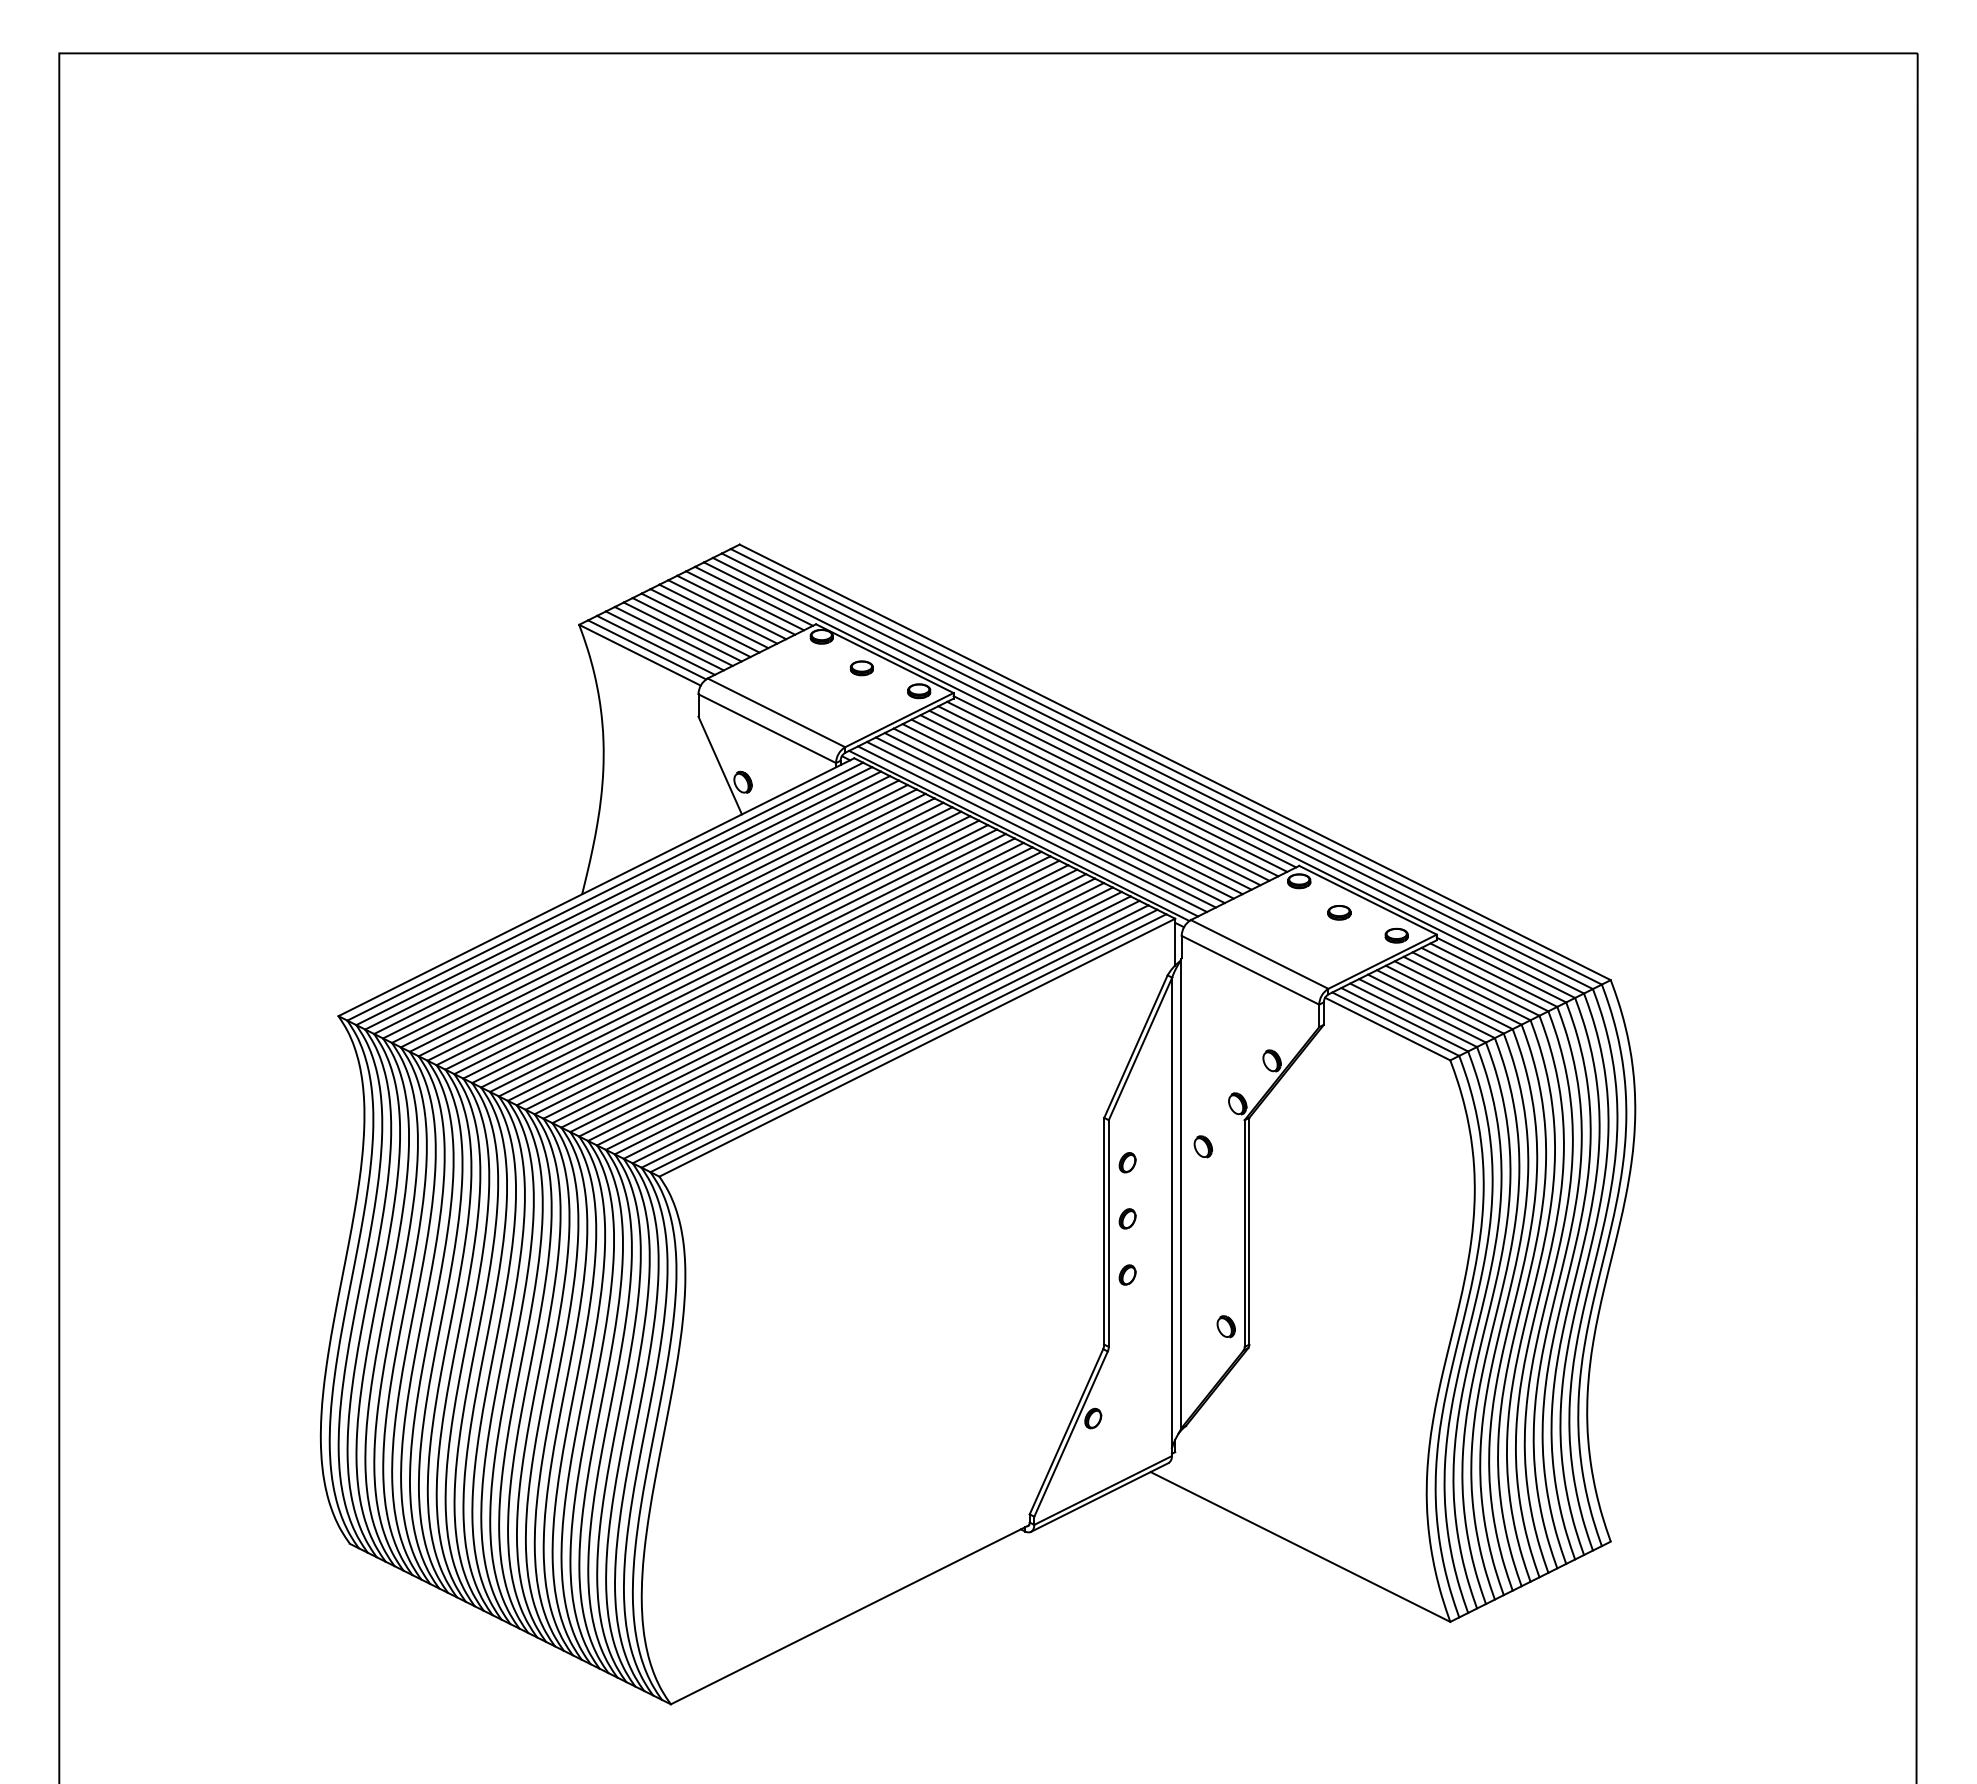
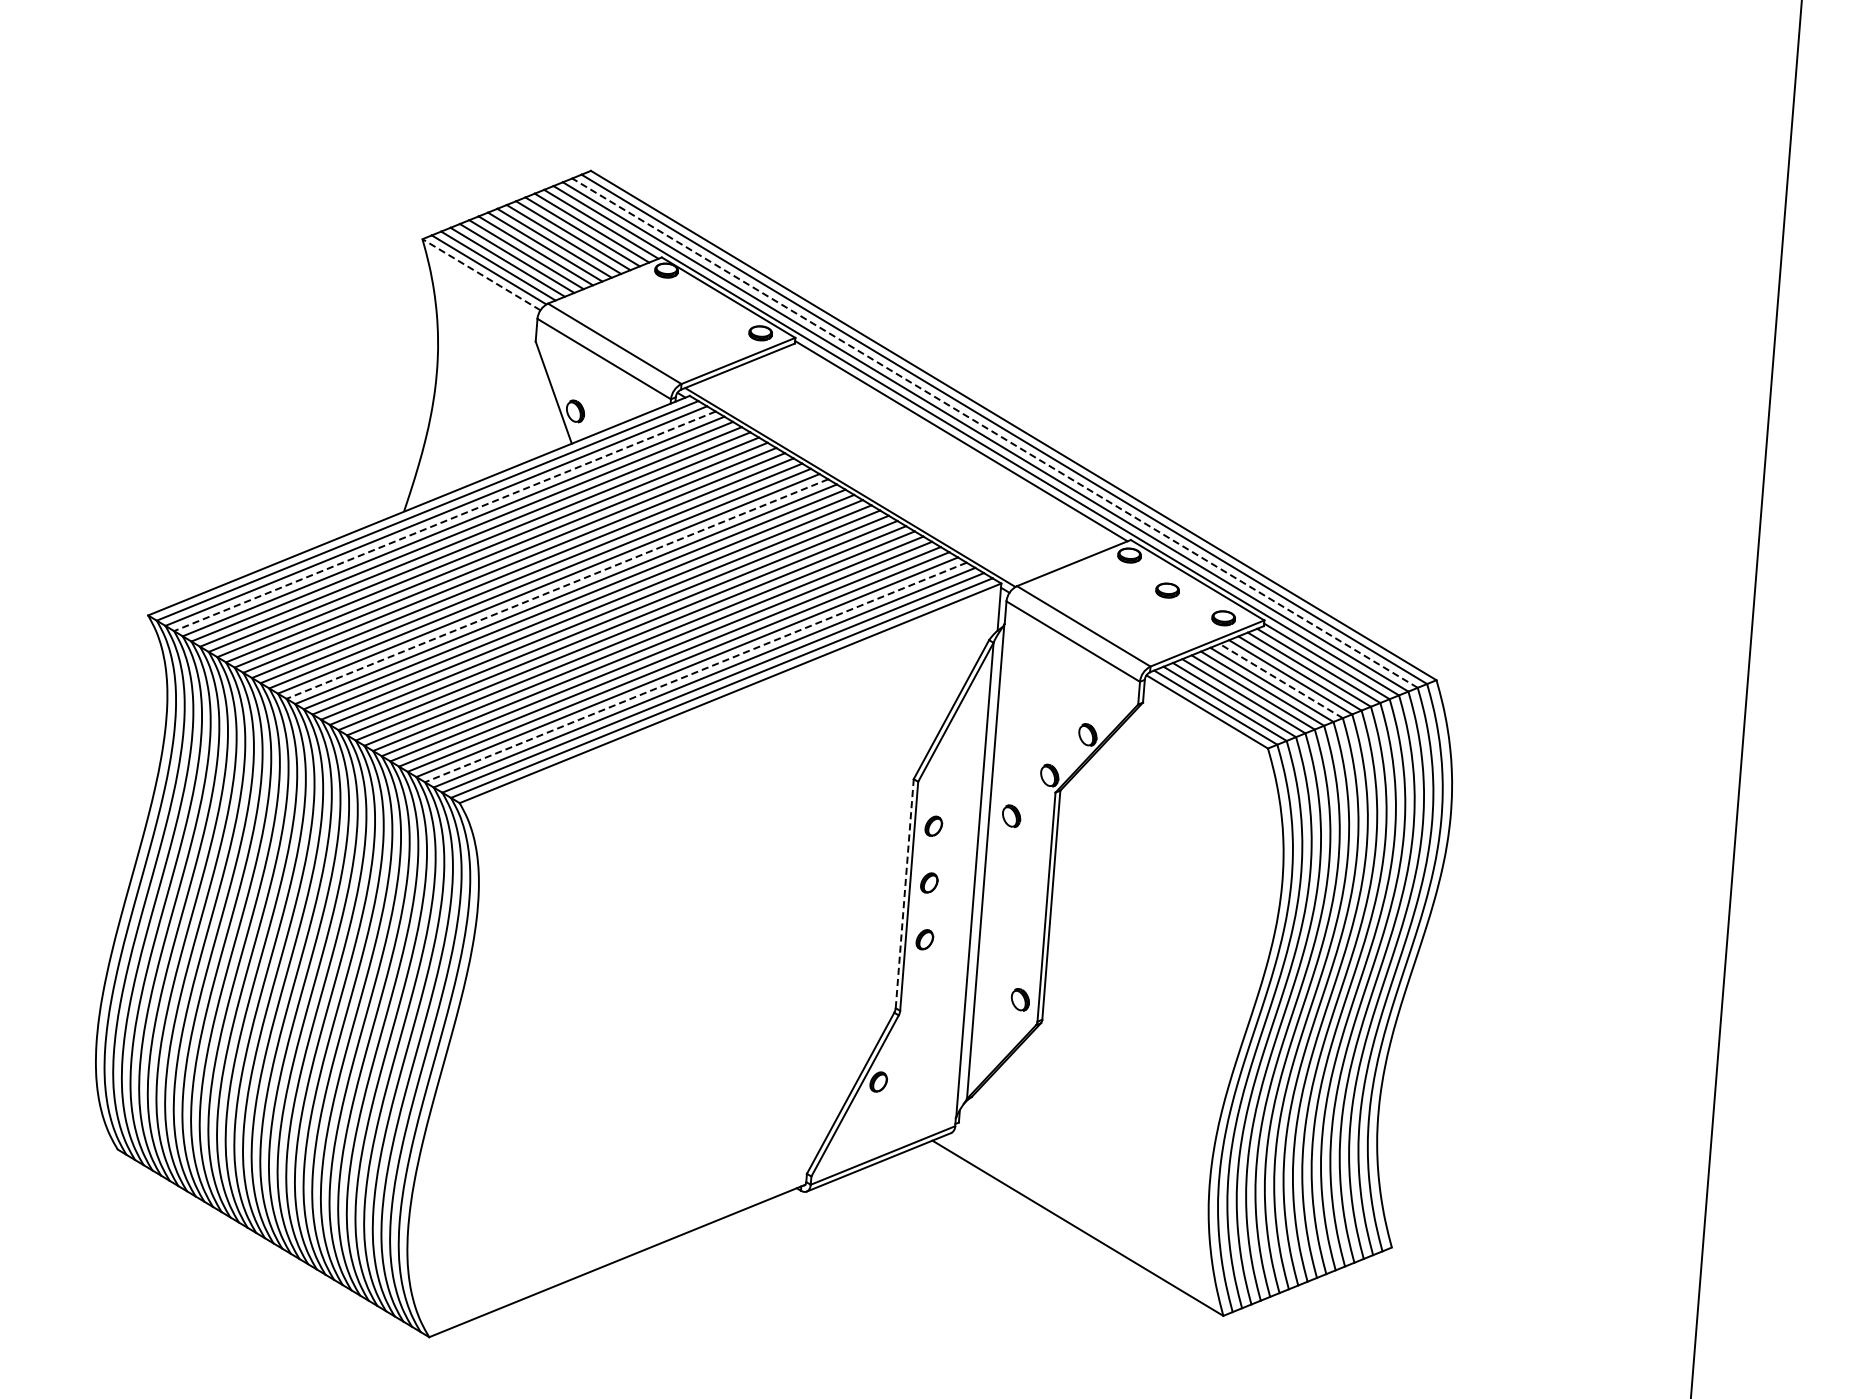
line: (640, 655) -> (481, 275), solid -> dashed
part: (861, 668) -> (704, 305), removed
line: (1157, 771) -> (995, 433), solid -> dashed
line: (1117, 786) -> (953, 445), removed
line: (1108, 791) -> (944, 449), removed
line: (1099, 795) -> (934, 453), removed
line: (1090, 800) -> (925, 457), removed
line: (1081, 804) -> (915, 460), removed
line: (1072, 809) -> (906, 465), removed
line: (1063, 813) -> (896, 468), removed
line: (1054, 818) -> (887, 472), removed
line: (1045, 822) -> (877, 476), removed
line: (1036, 826) -> (868, 479), removed
line: (1028, 831) -> (860, 483), removed
line: (622, 900) -> (444, 521), solid -> dashed
line: (738, 958) -> (556, 589), solid -> dashed
line: (1458, 993) -> (1281, 681), solid -> dashed
line: (881, 1030) -> (695, 673), solid -> dashed
line: (1104, 1230) -> (905, 892), solid -> dashed

